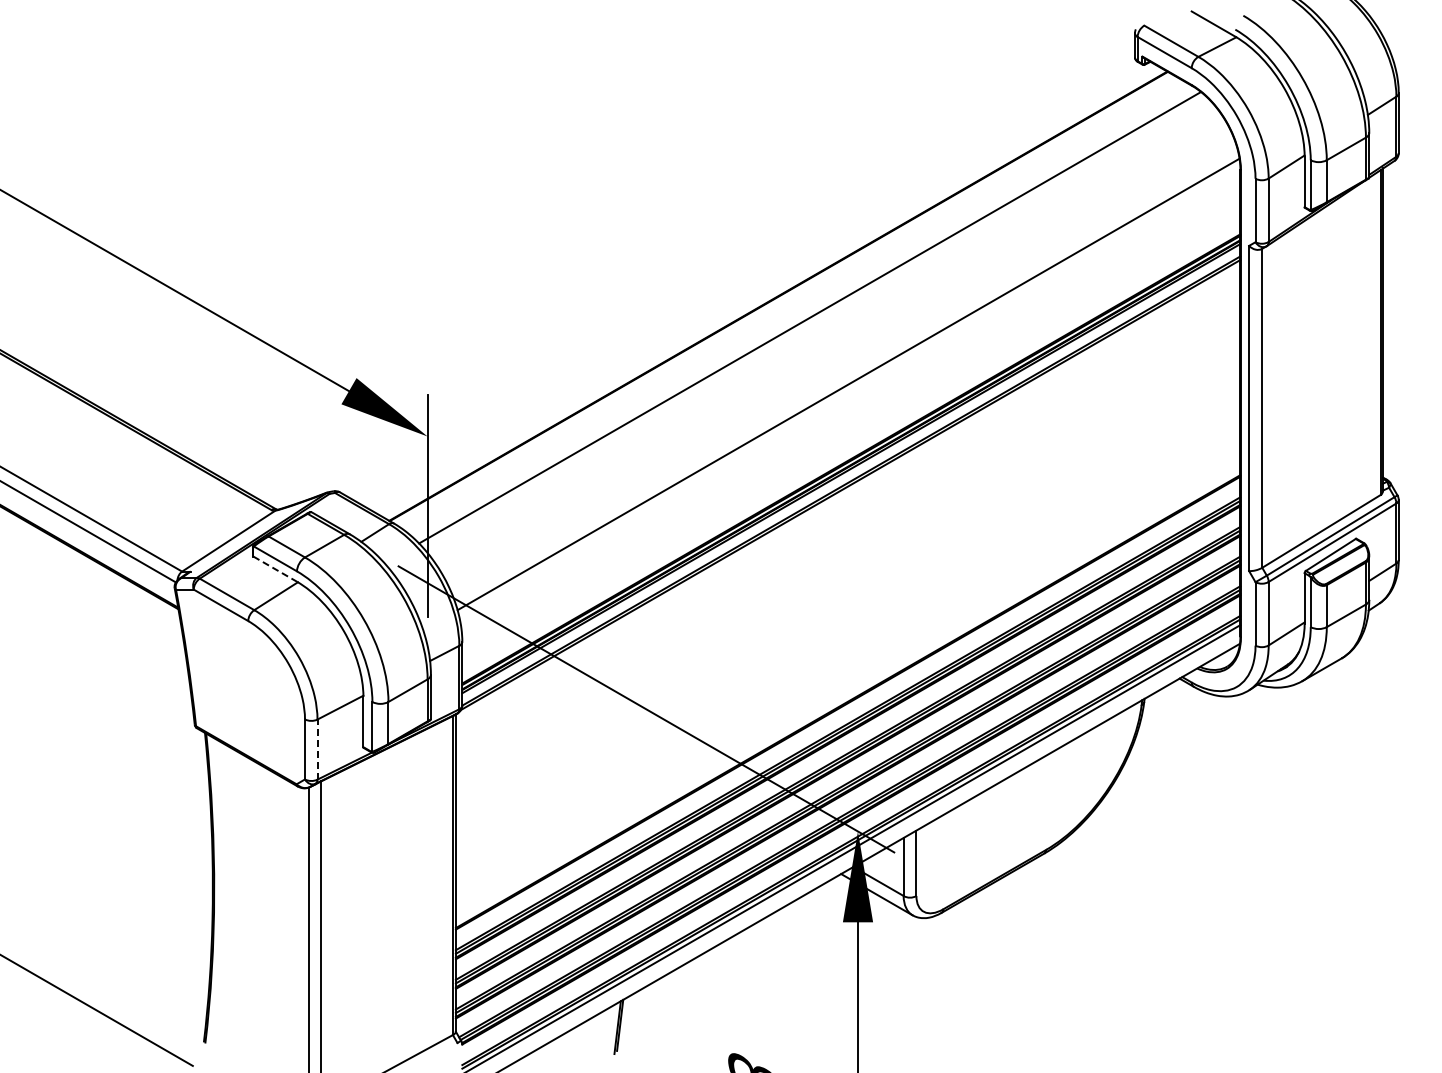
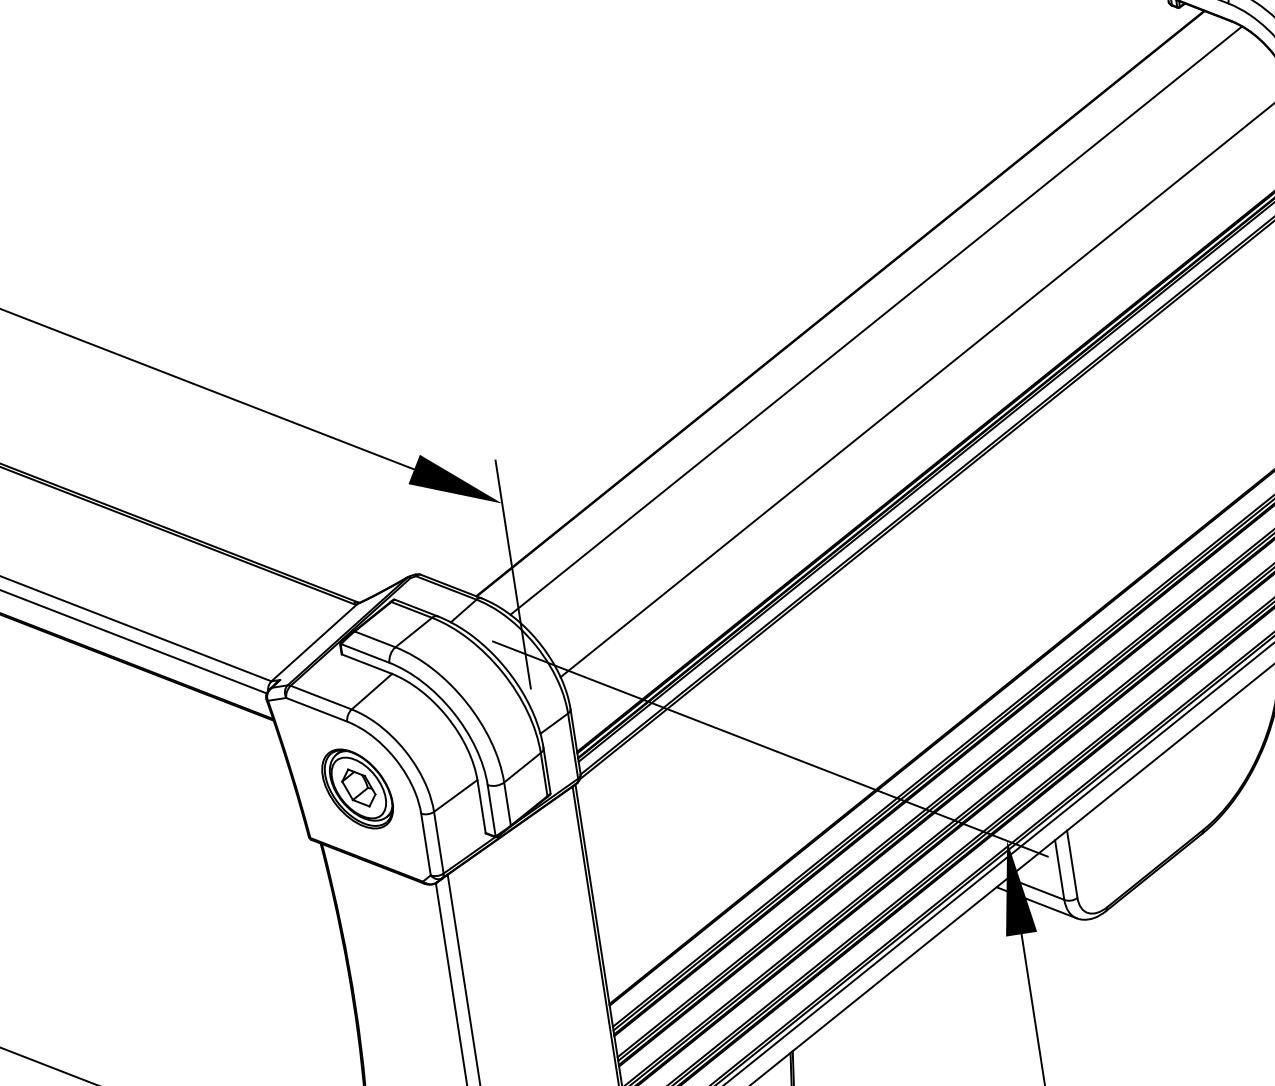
line: (275, 569) -> (367, 664), dashed -> solid
part: (248, 686) -> (357, 788), added
line: (317, 749) -> (438, 842), dashed -> solid

